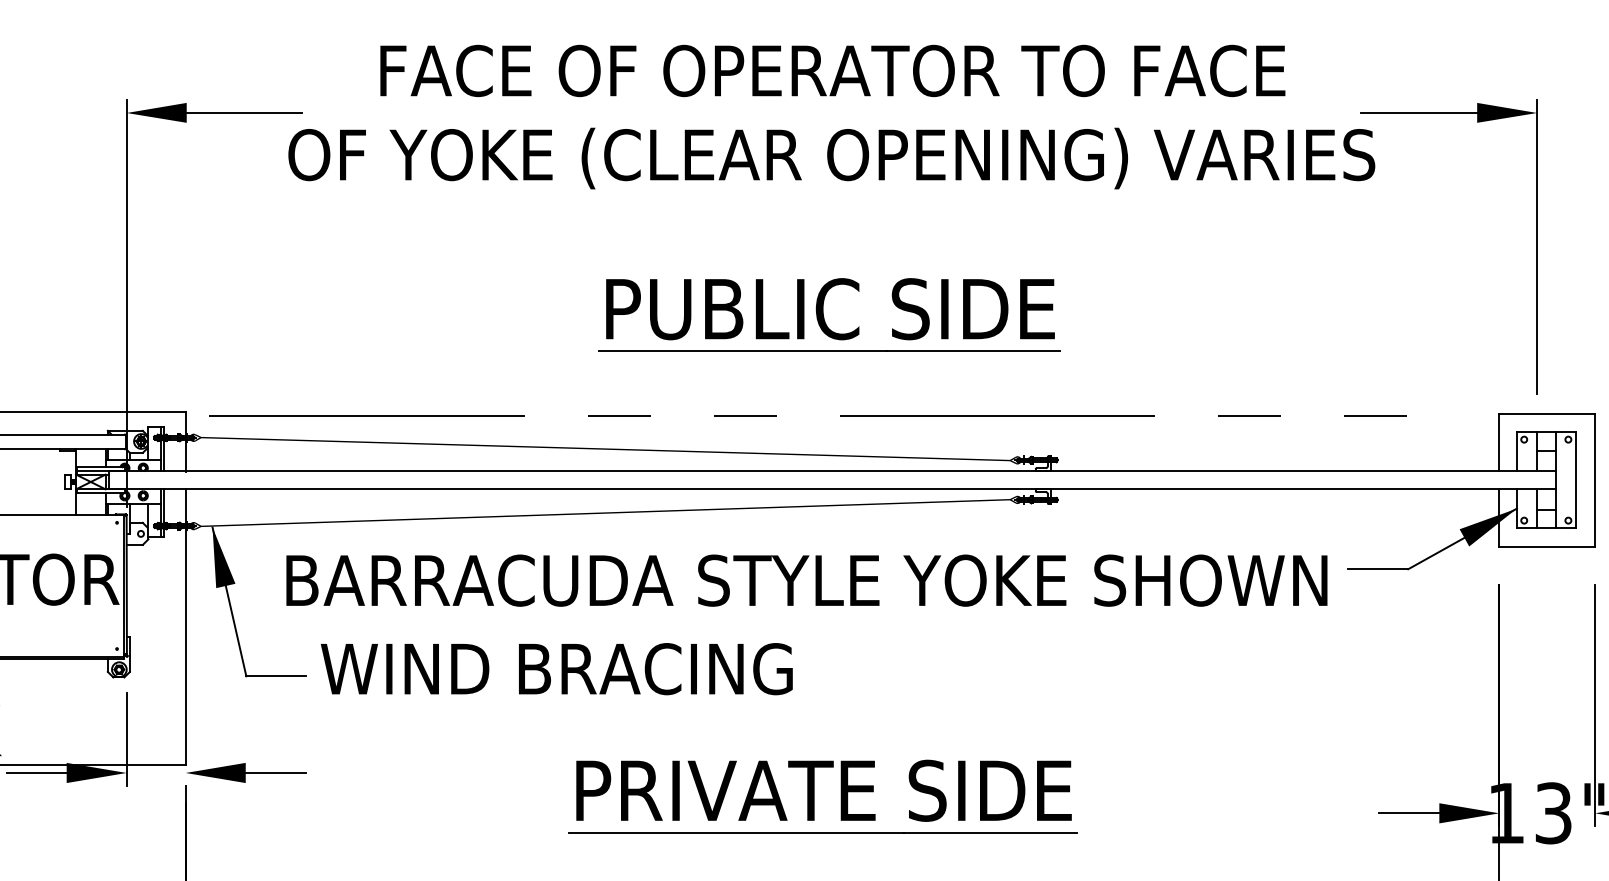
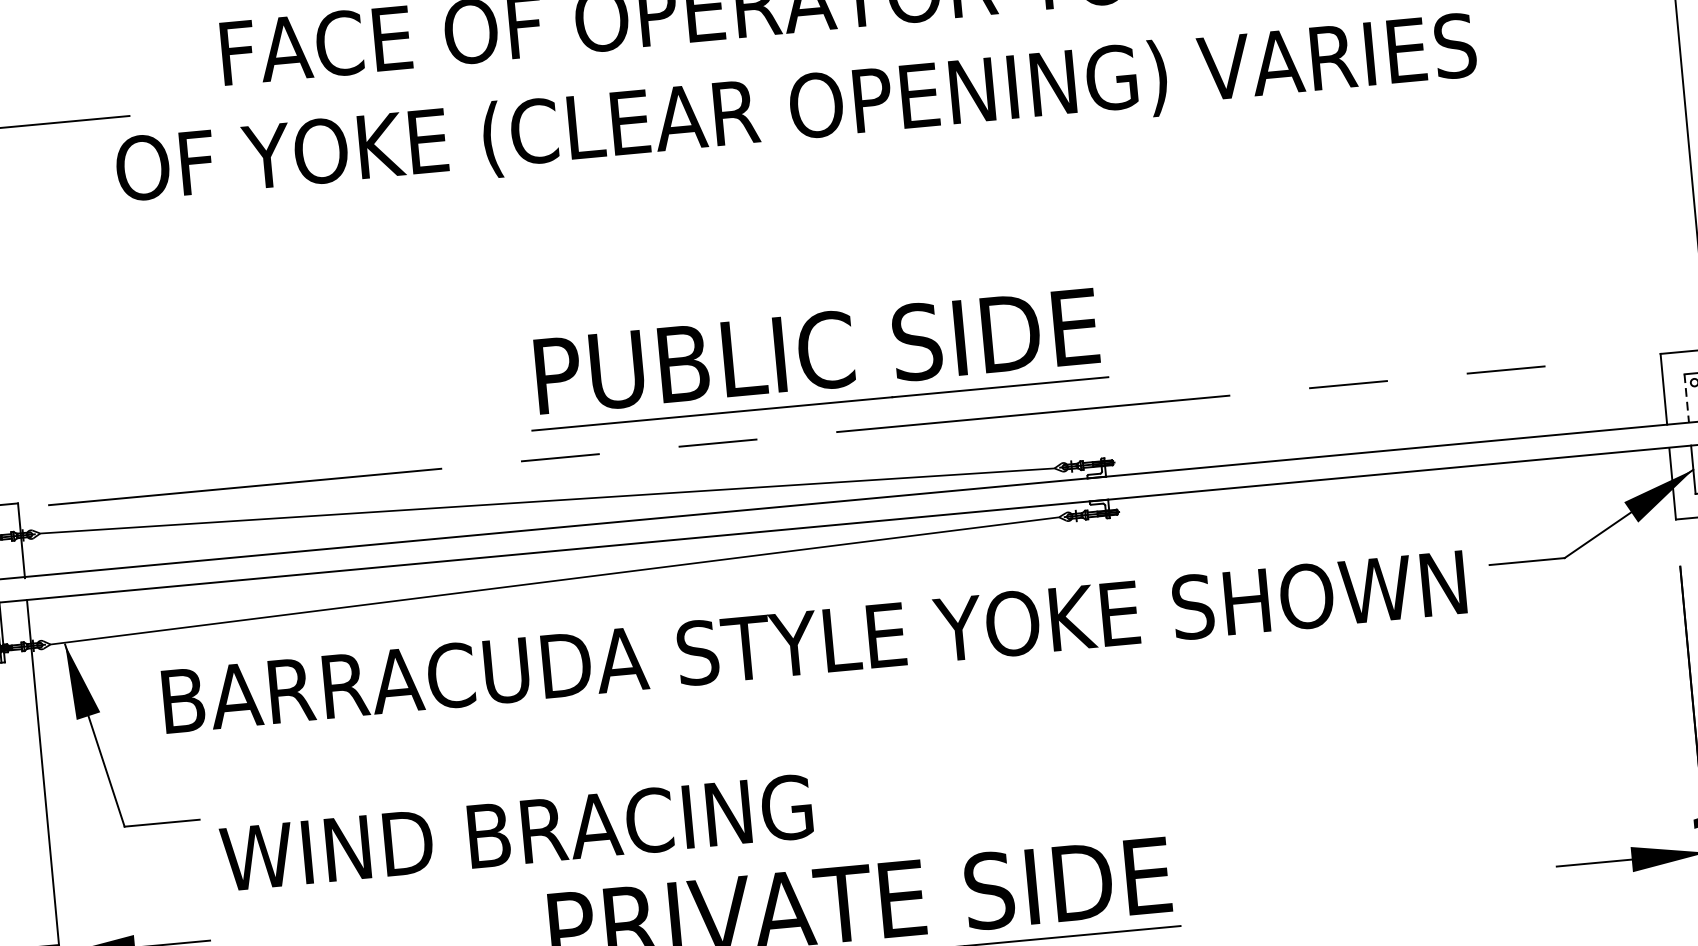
part: (829, 314) -> (816, 358), moved
line: (1516, 452) -> (1686, 399), solid -> dashed
text: (556, 669) -> (516, 833), moved

